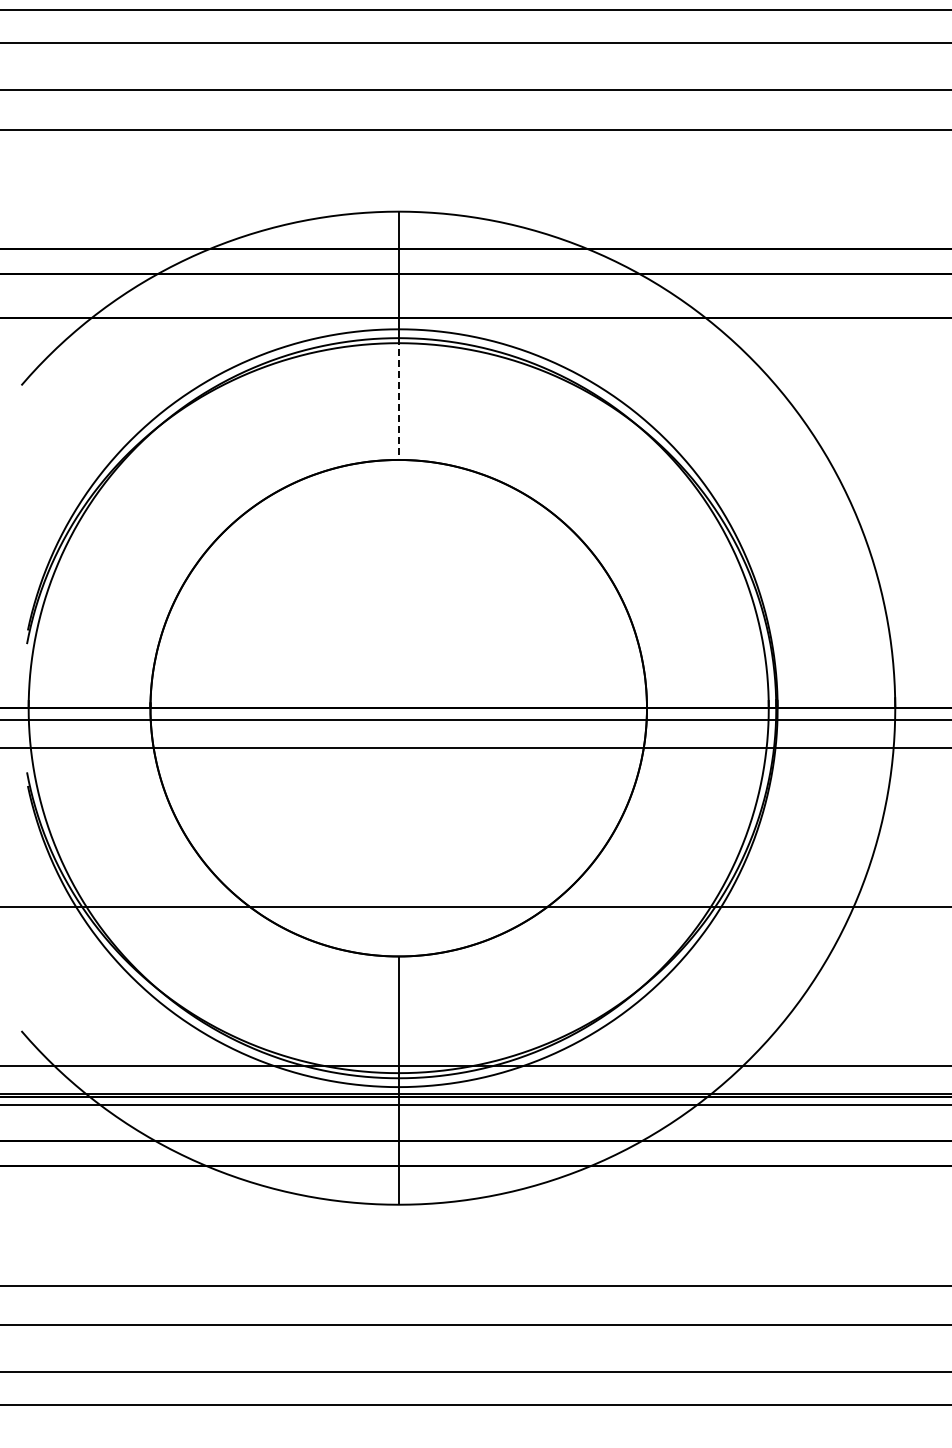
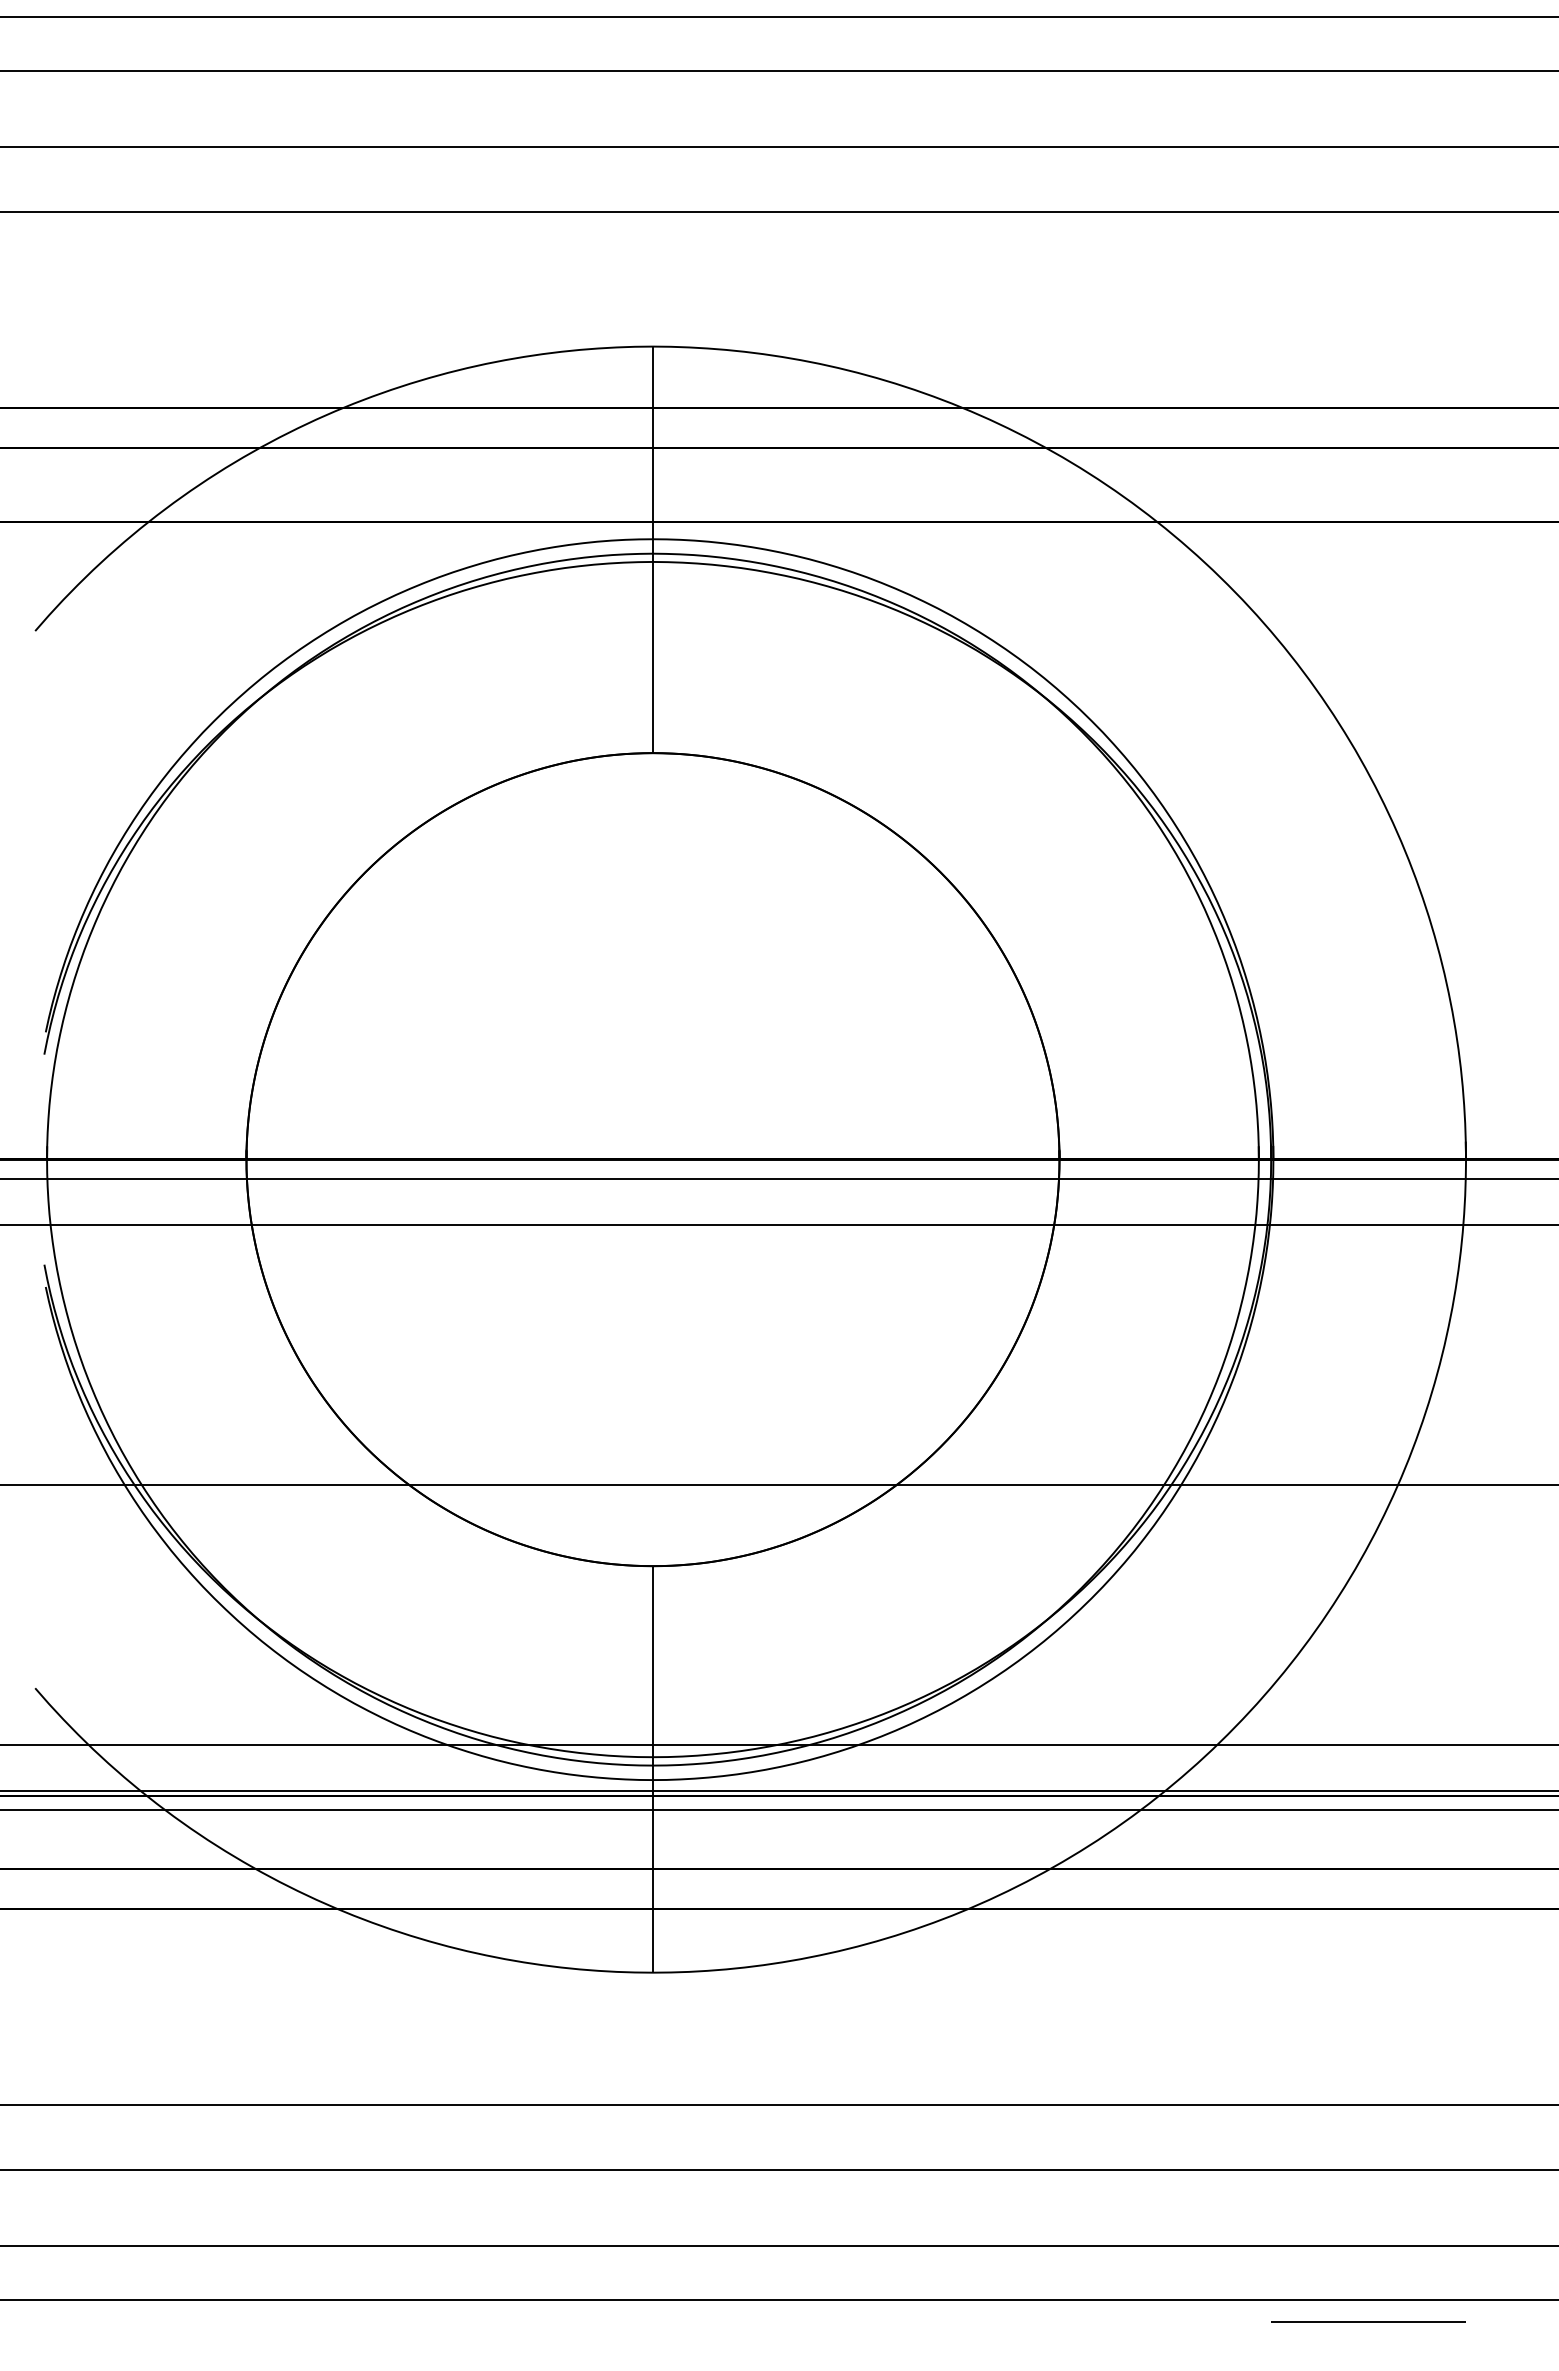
line: (398, 399) -> (652, 654), dashed -> solid
line: (835, 1417) -> (1368, 2321), added

